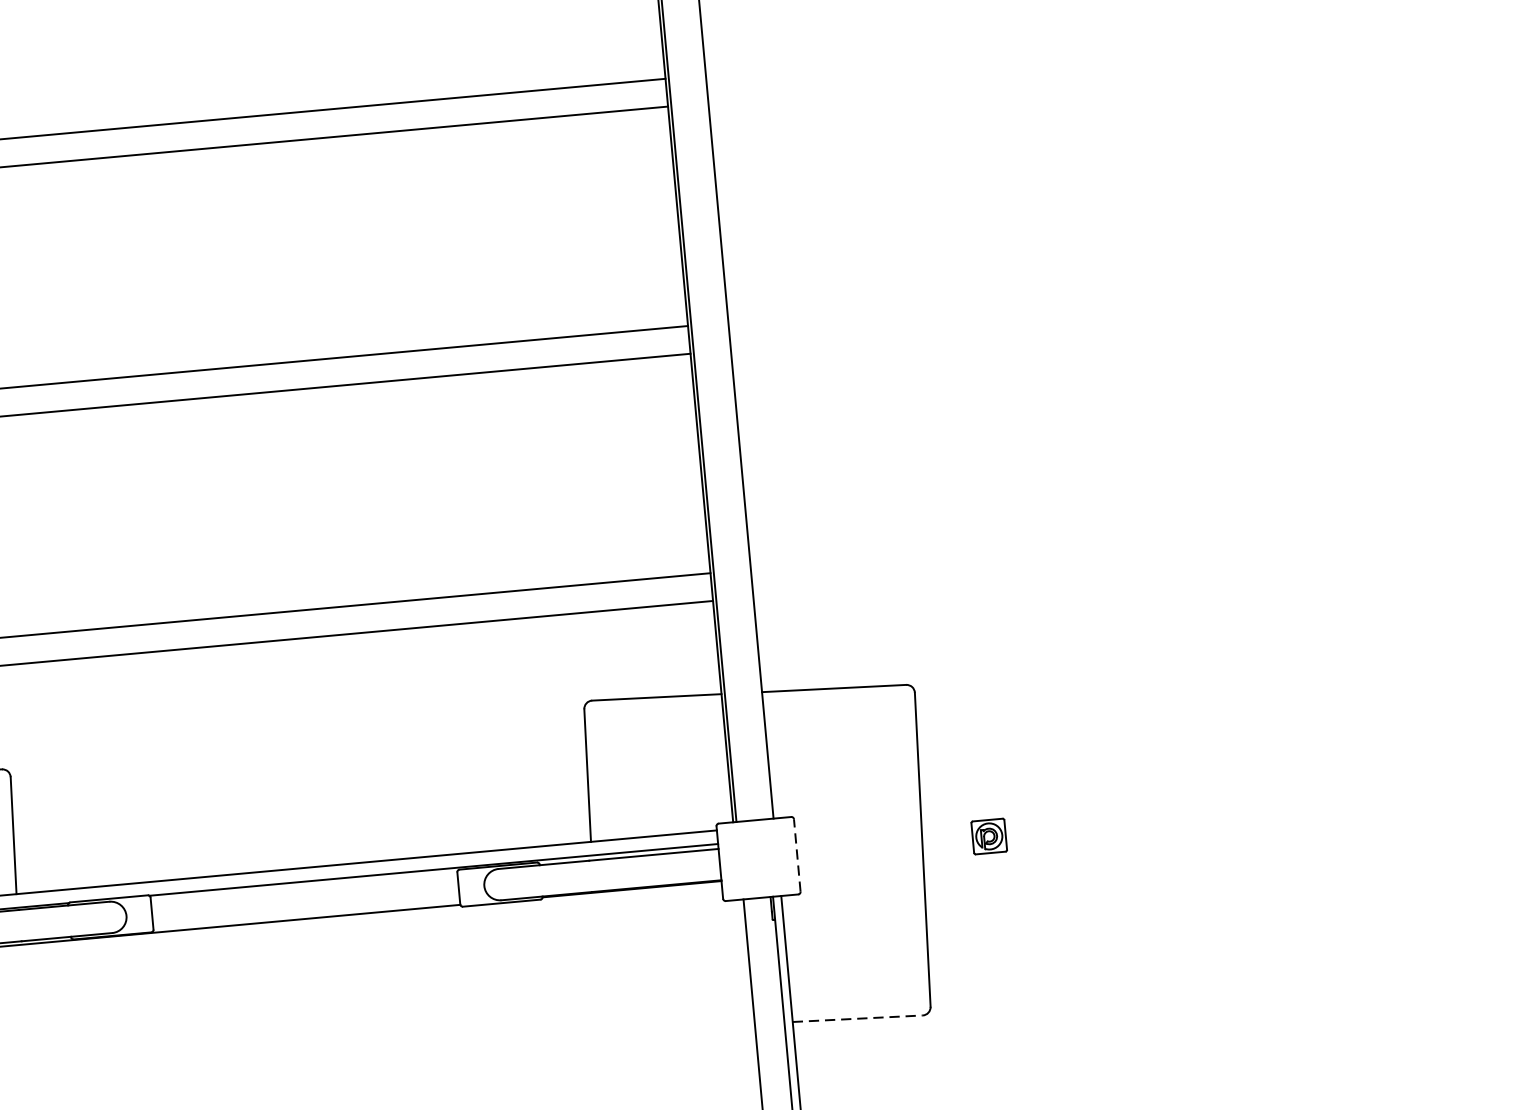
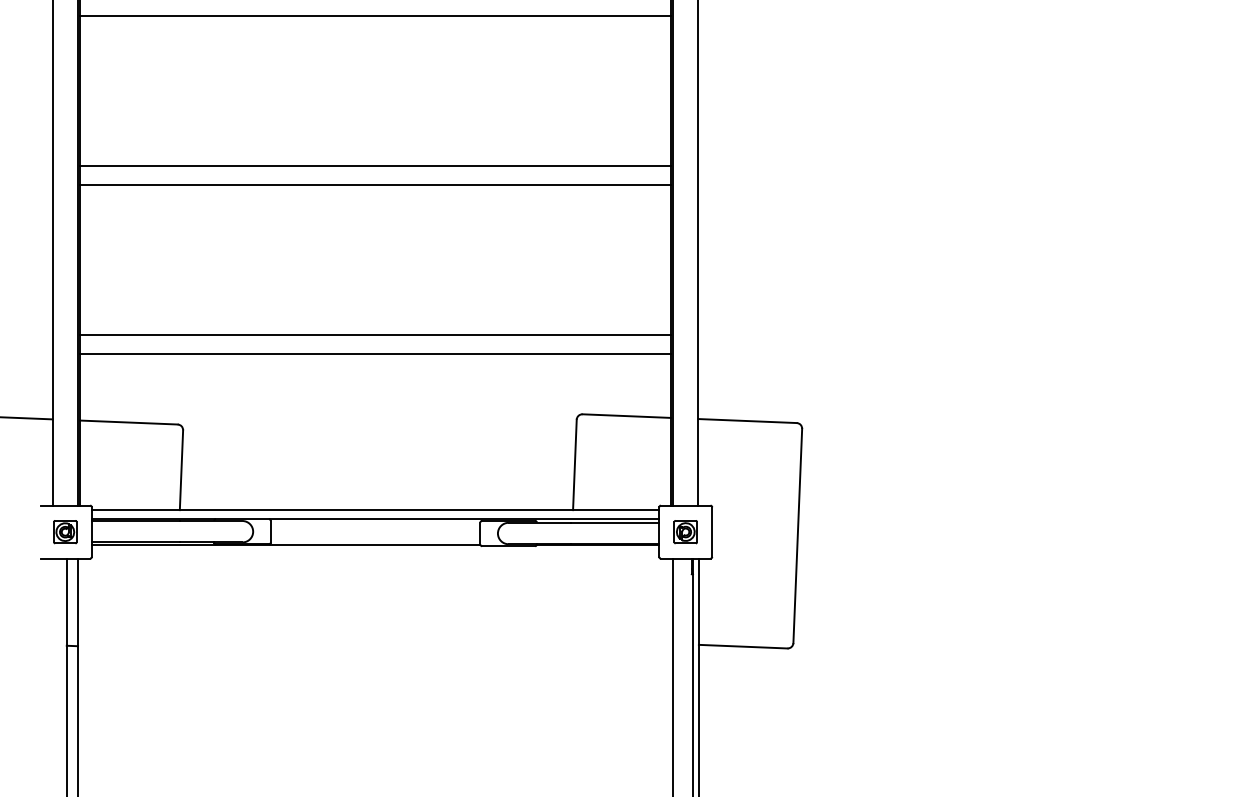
part: (988, 837) -> (685, 532), moved
line: (797, 856) -> (712, 532), dashed -> solid
line: (858, 1018) -> (743, 646), dashed -> solid

